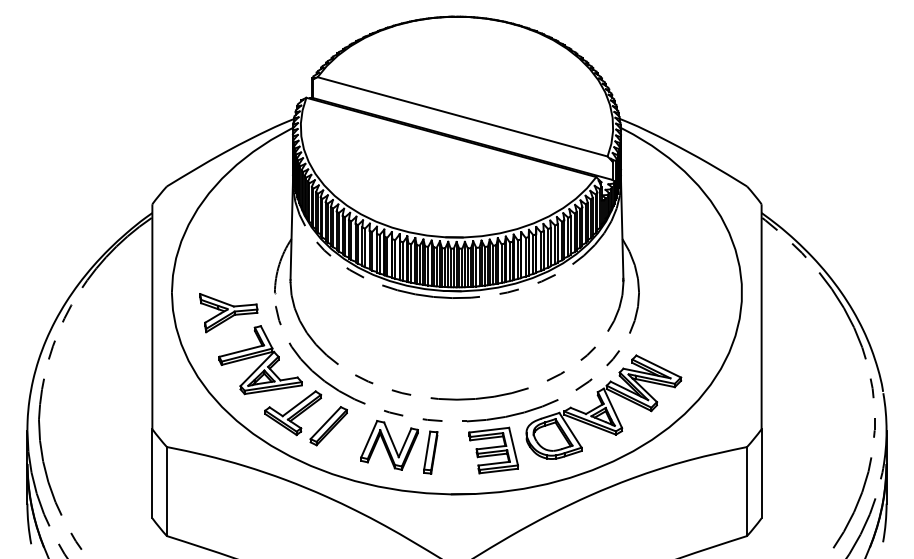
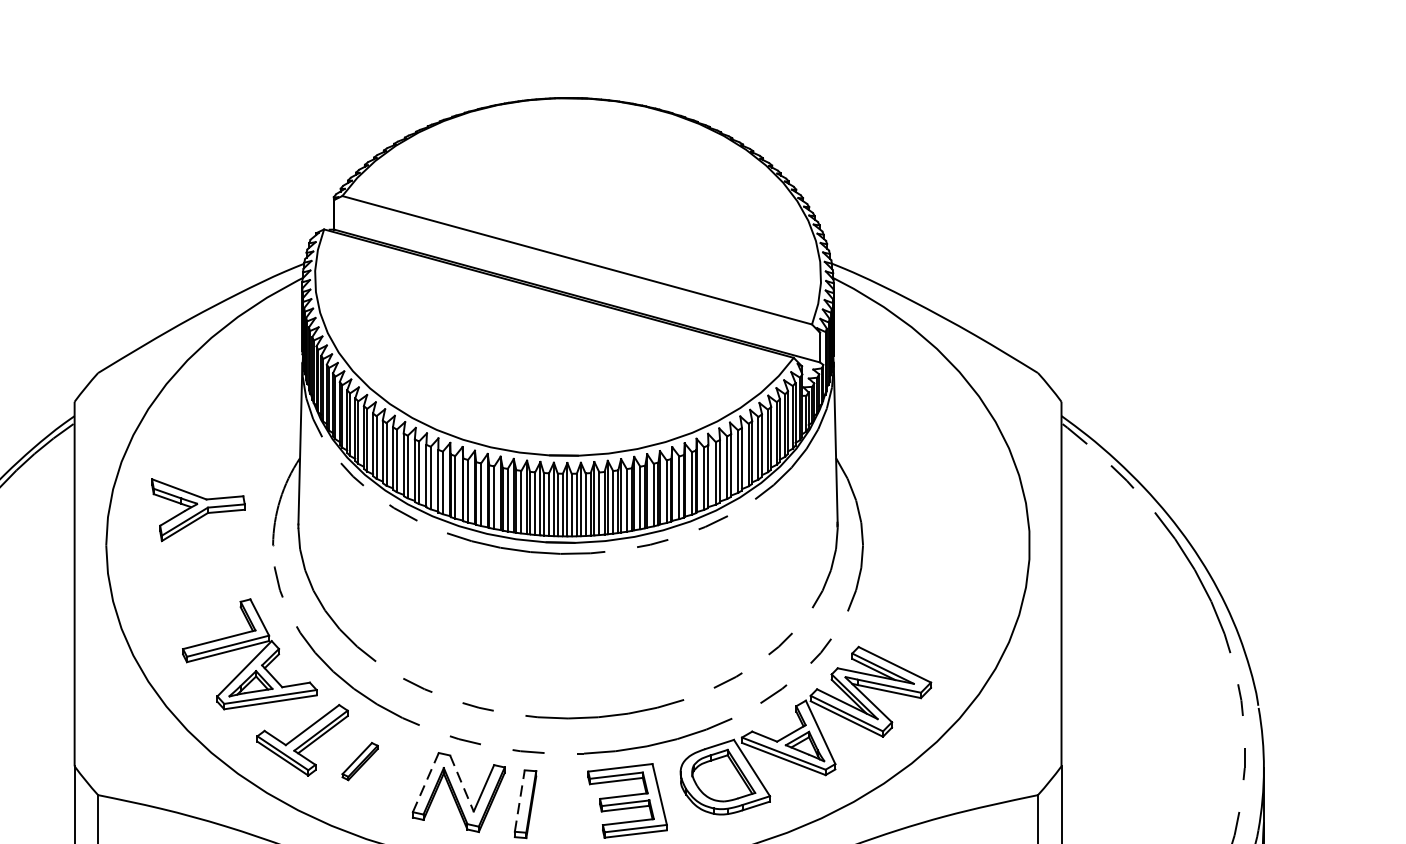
part: (228, 313) -> (197, 510), moved
part: (328, 426) -> (359, 761), size x0.6
line: (369, 439) -> (426, 782), solid -> dashed
line: (391, 439) -> (461, 782), solid -> dashed
line: (427, 450) -> (520, 800), solid -> dashed

